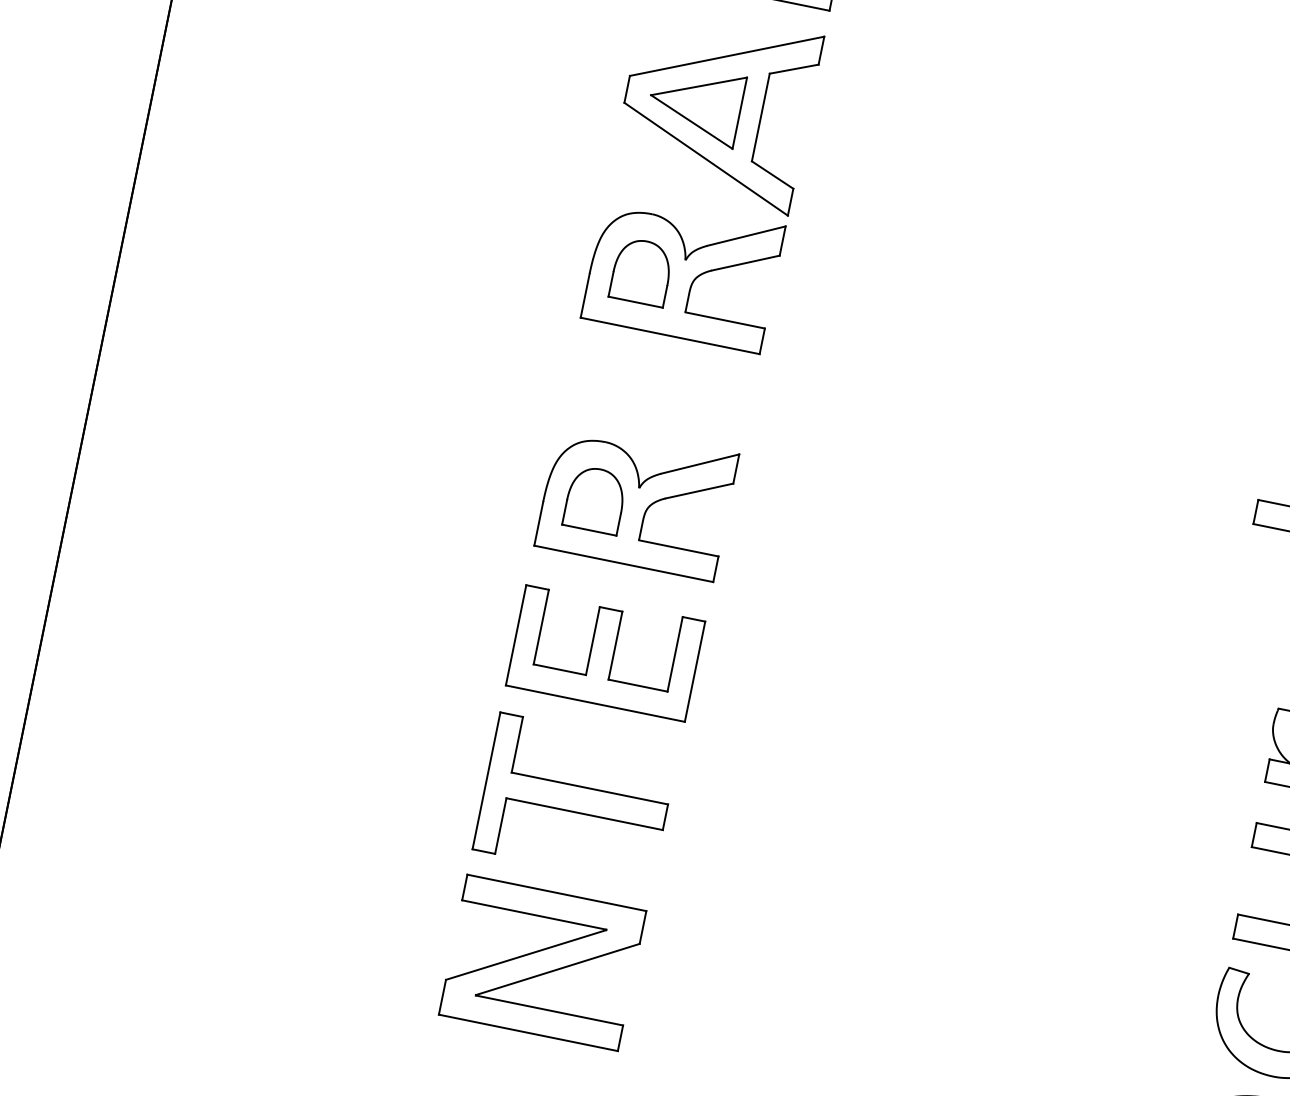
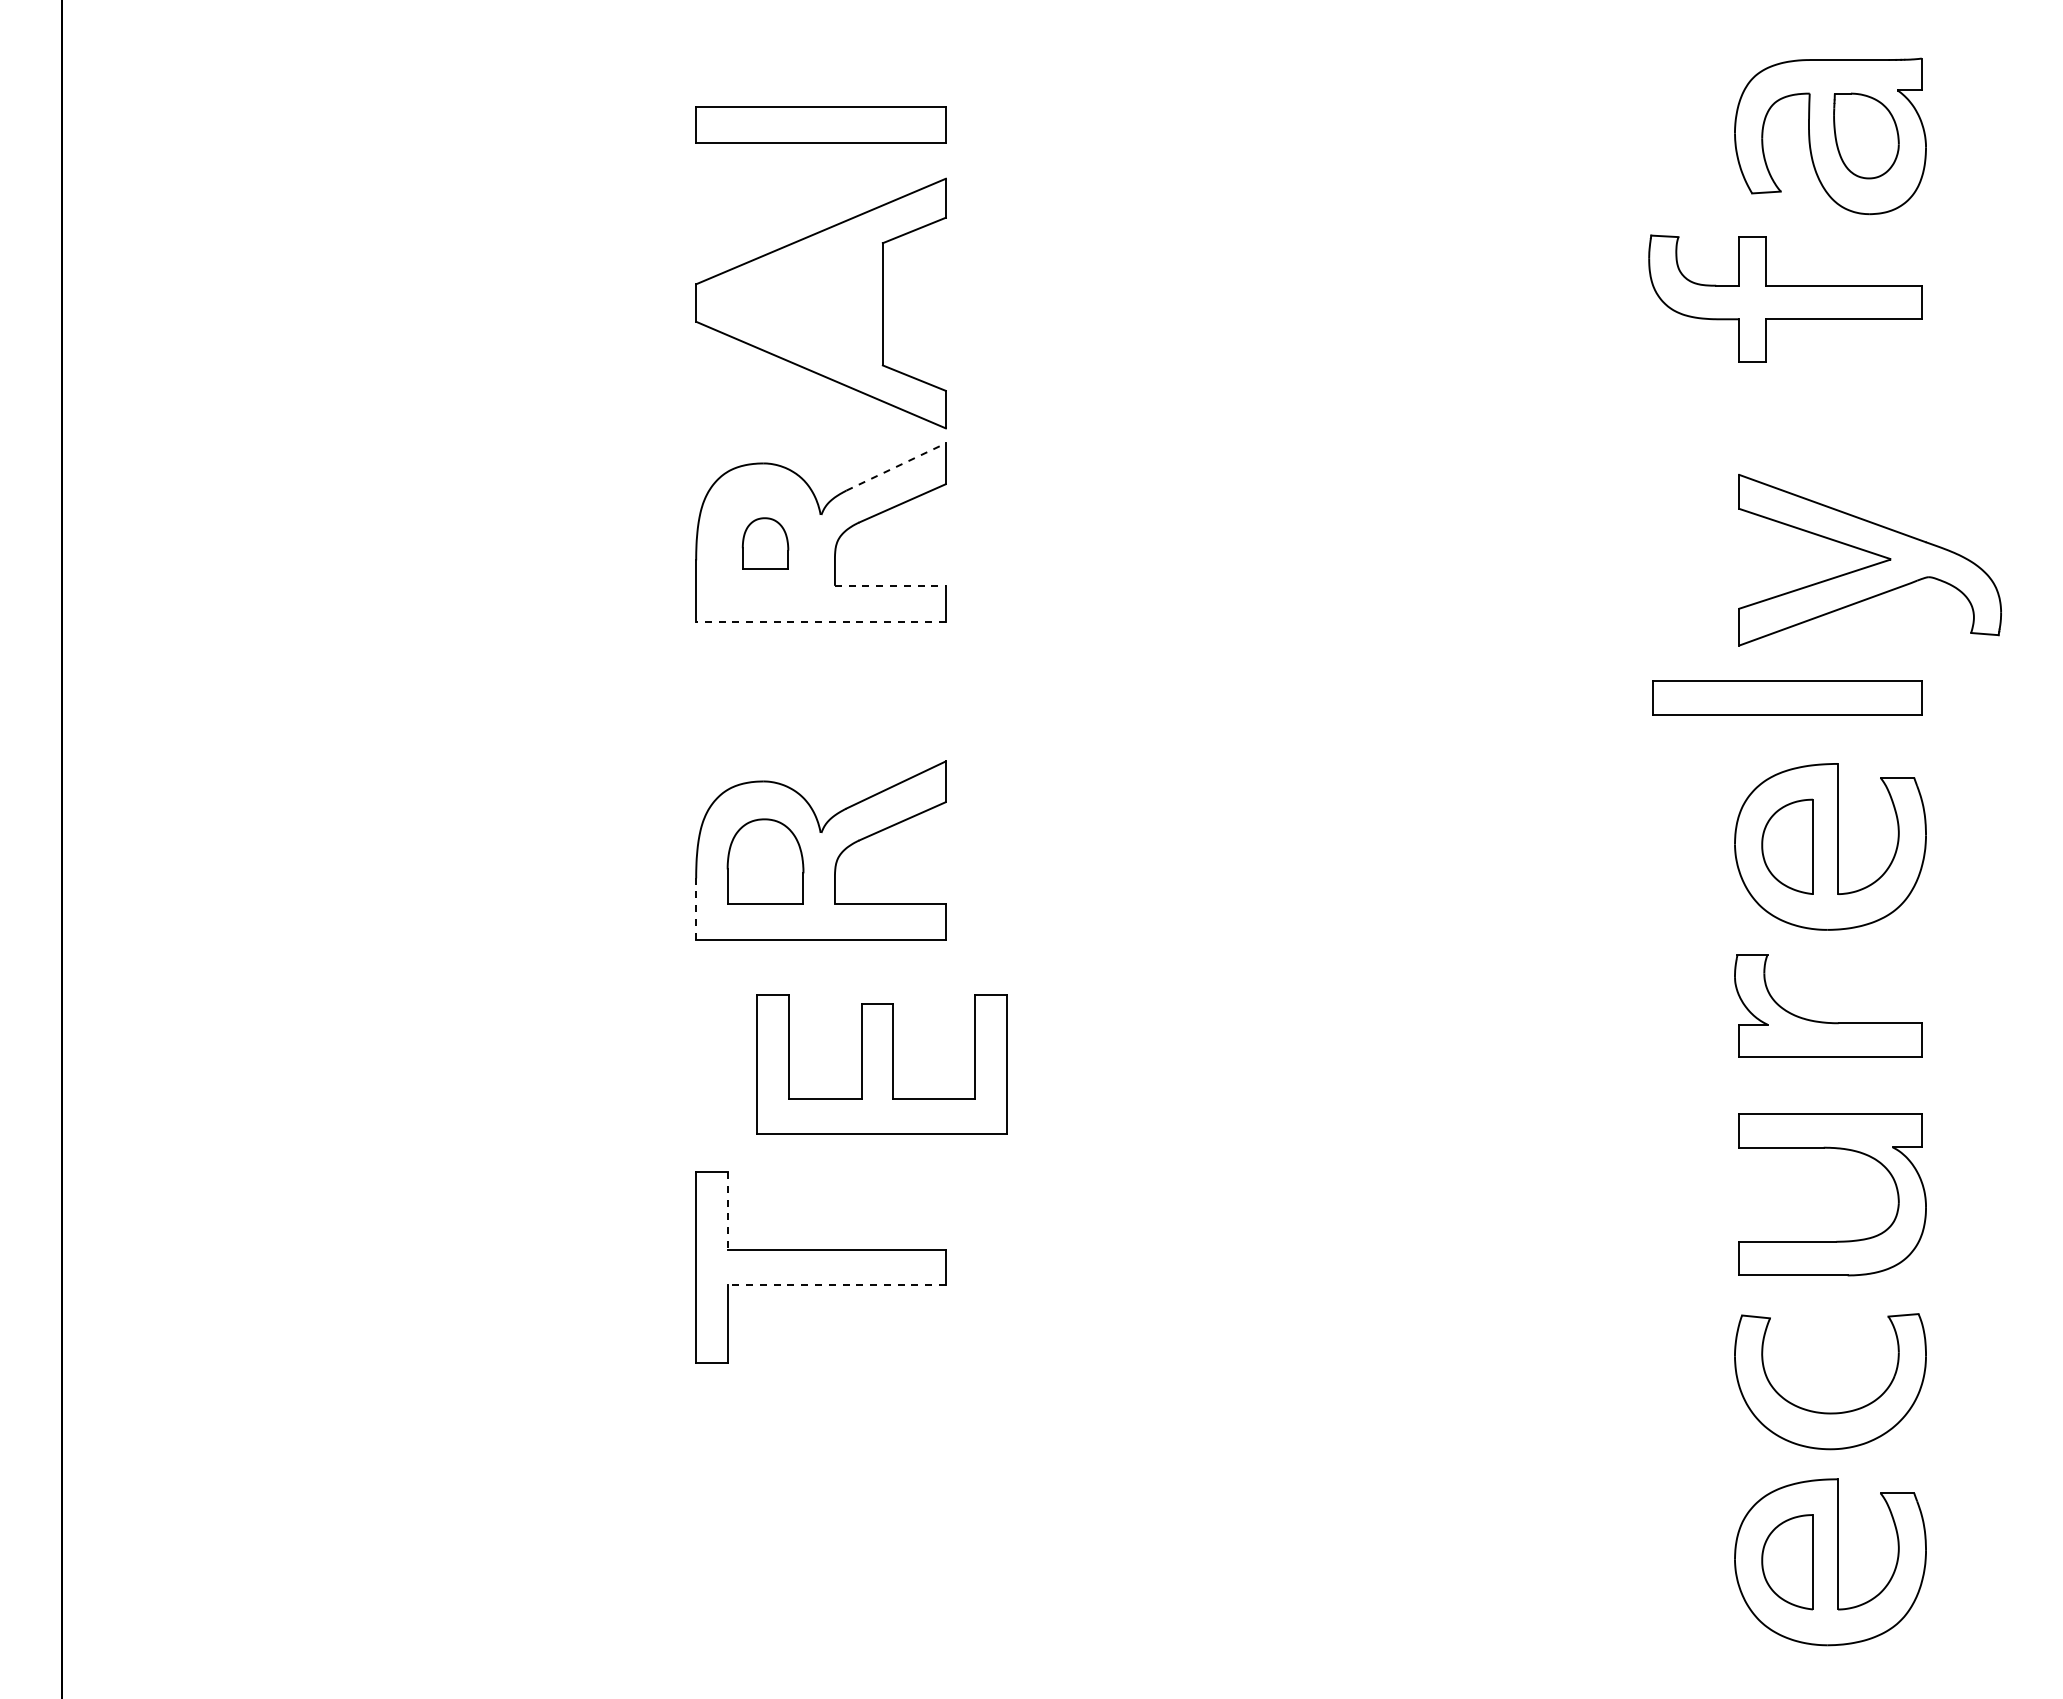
part: (695, 103) -> (791, 303), removed
line: (746, 235) -> (896, 466), solid -> dashed
part: (641, 271) -> (765, 543), size x0.6
line: (725, 320) -> (890, 585), solid -> dashed
line: (670, 335) -> (821, 621), solid -> dashed
line: (539, 523) -> (696, 908), solid -> dashed
part: (605, 653) -> (881, 1064), moved
line: (517, 744) -> (727, 1210), solid -> dashed
line: (584, 814) -> (836, 1285), solid -> dashed
part: (542, 962) -> (820, 1495), removed

